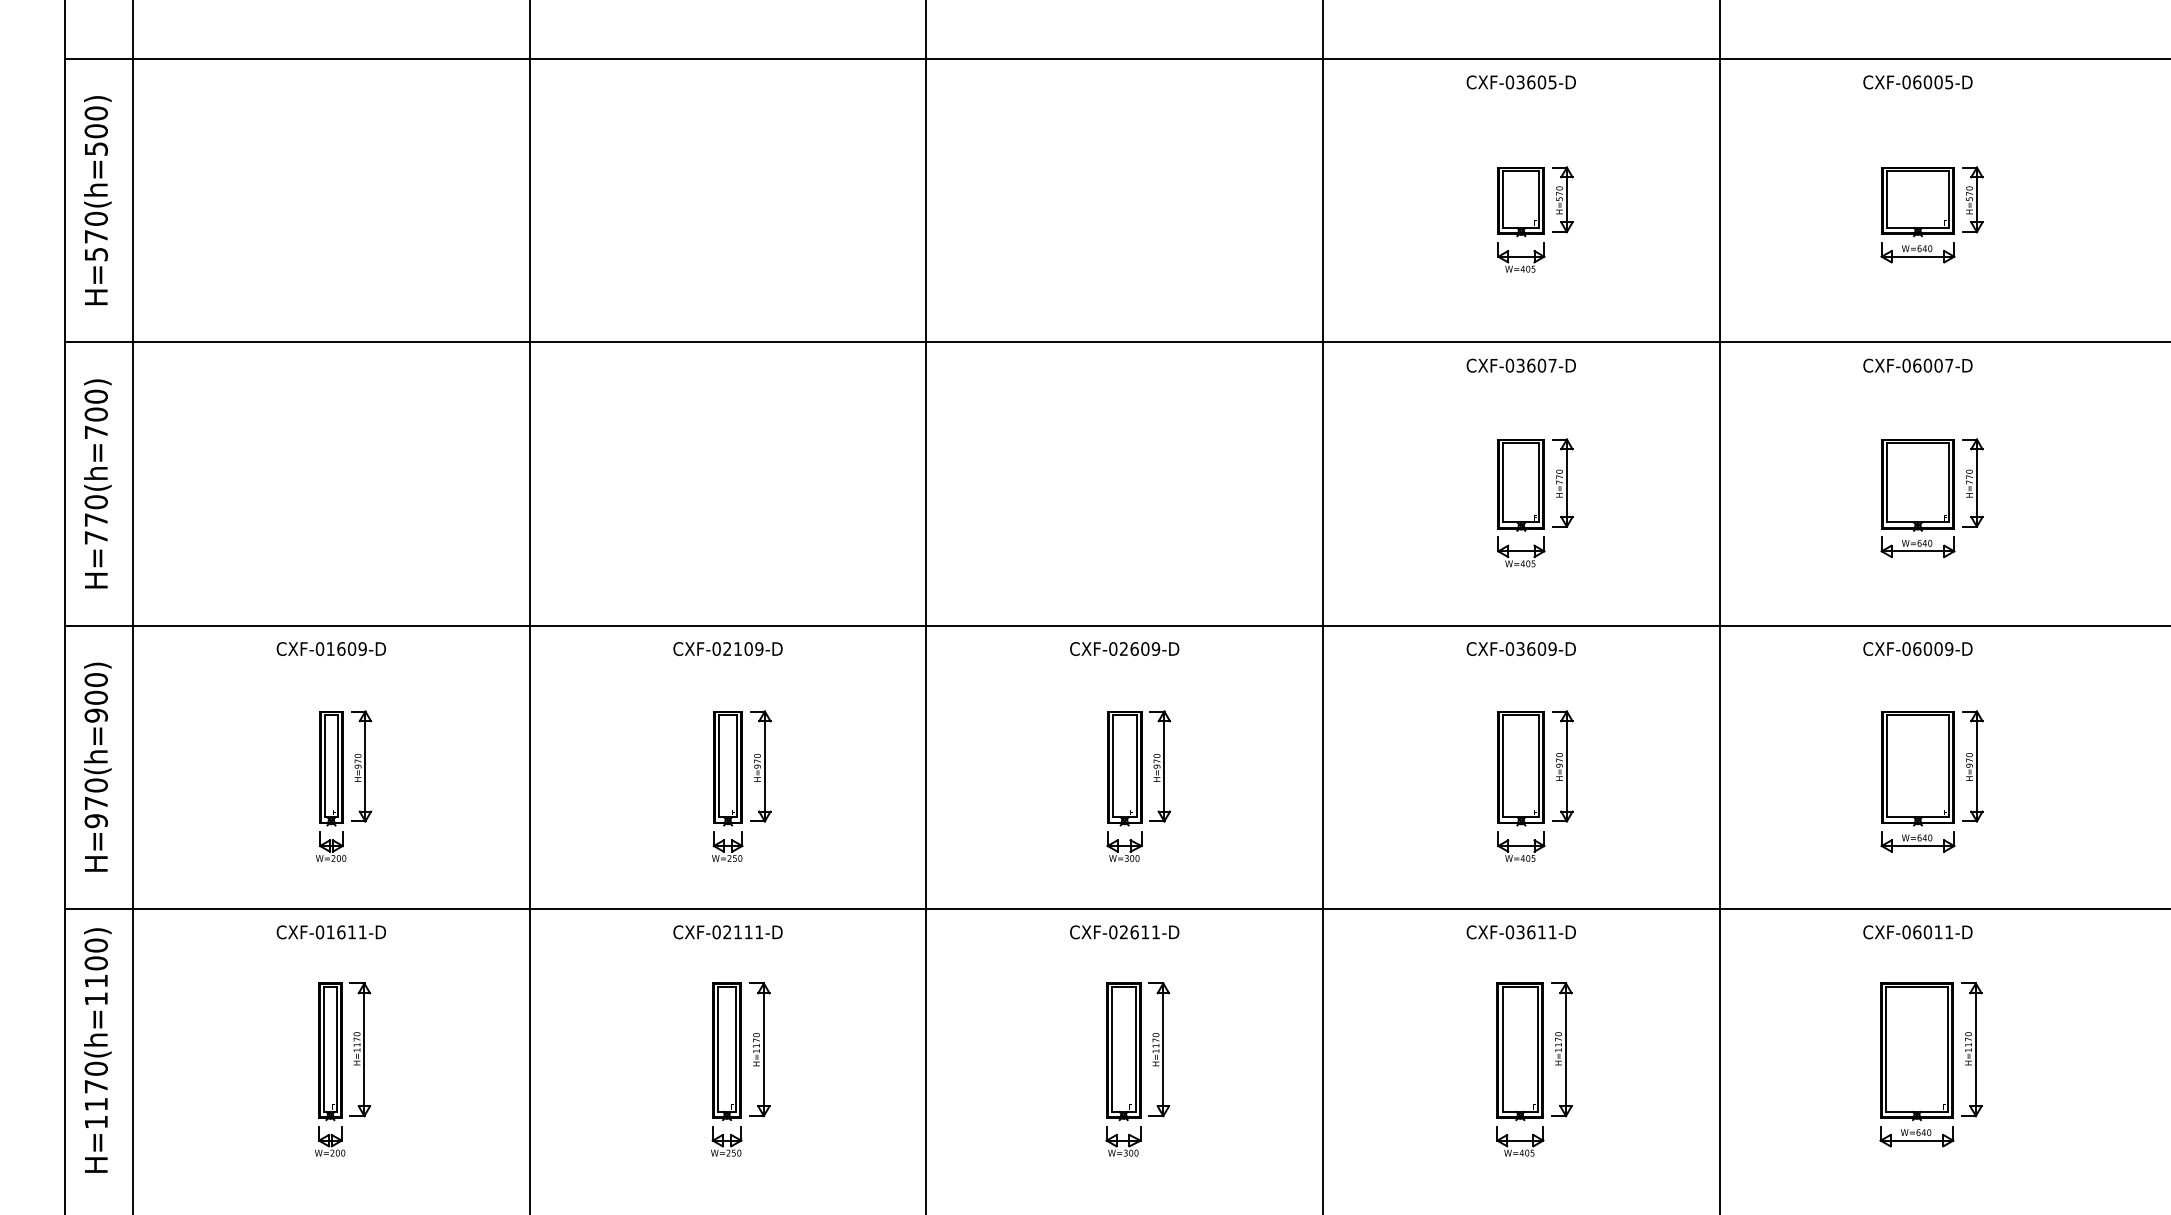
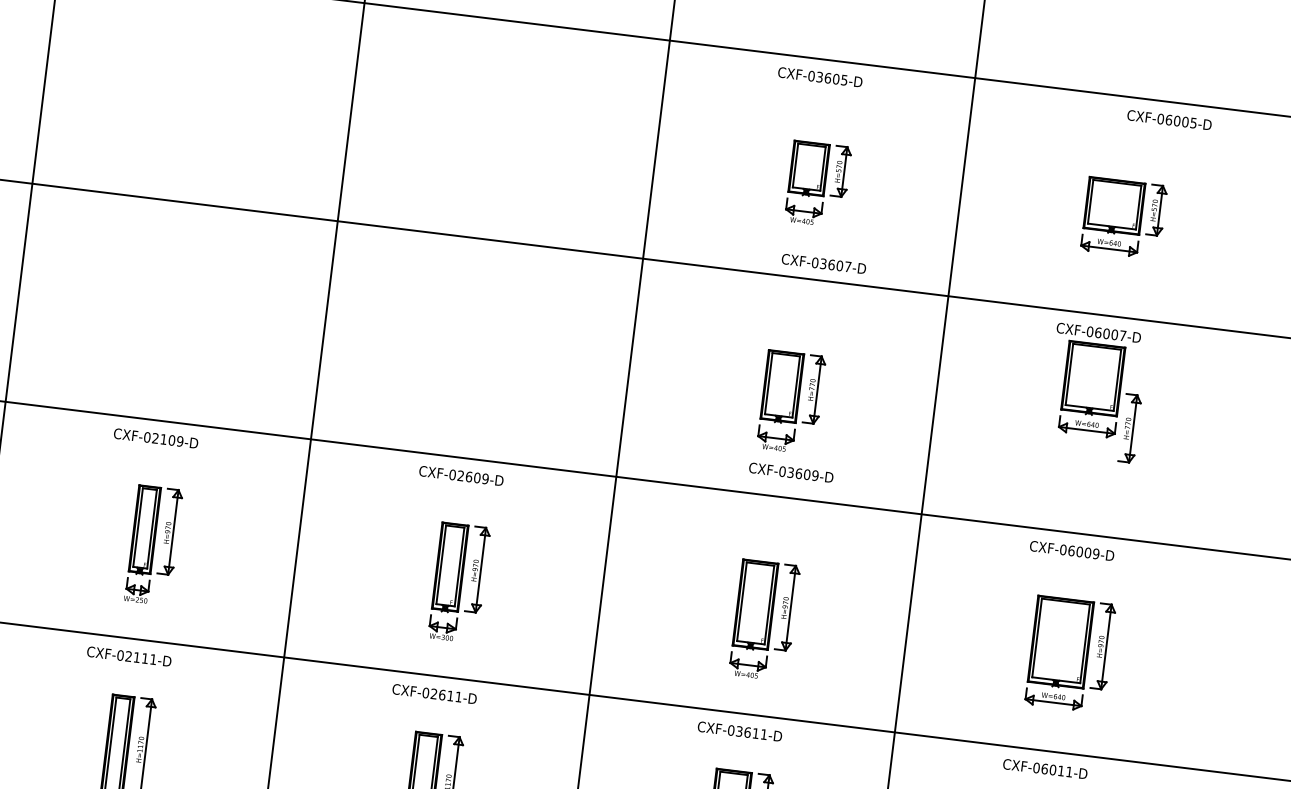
text: (1917, 82) -> (1169, 120), moved
text: (1520, 365) -> (823, 263), moved
part: (1917, 498) -> (1091, 389), moved
text: (1520, 648) -> (790, 472), moved

